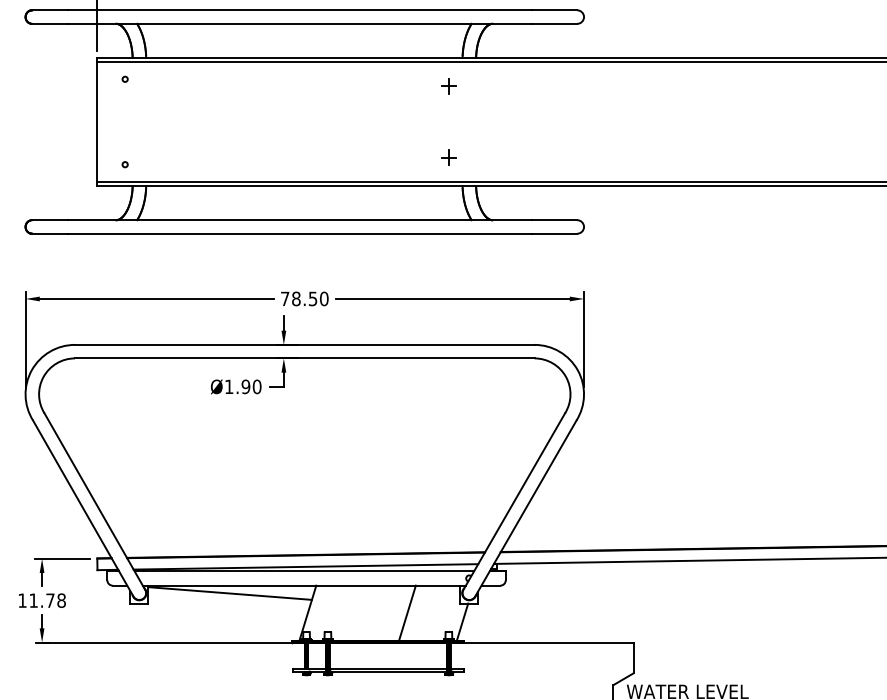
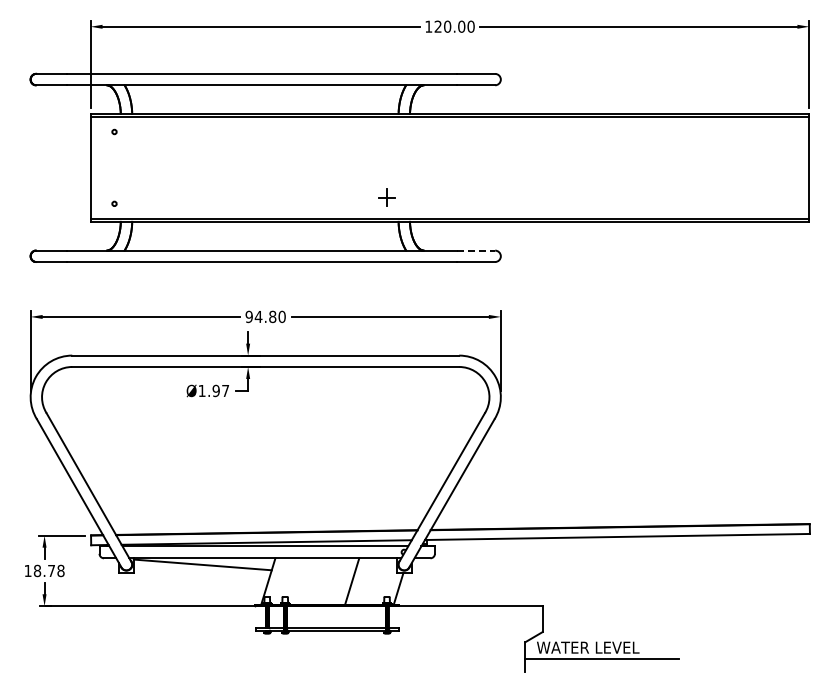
part: (448, 85) -> (386, 137), removed
part: (448, 157) -> (386, 197), size x1.4
line: (555, 220) -> (476, 250), solid -> dashed
text: (298, 298) -> (260, 316), 78.50 -> 94.80
text: (256, 386) -> (225, 390), Ø1.90 -> Ø1.97
text: (33, 600) -> (37, 570), 11.78 -> 18.78

